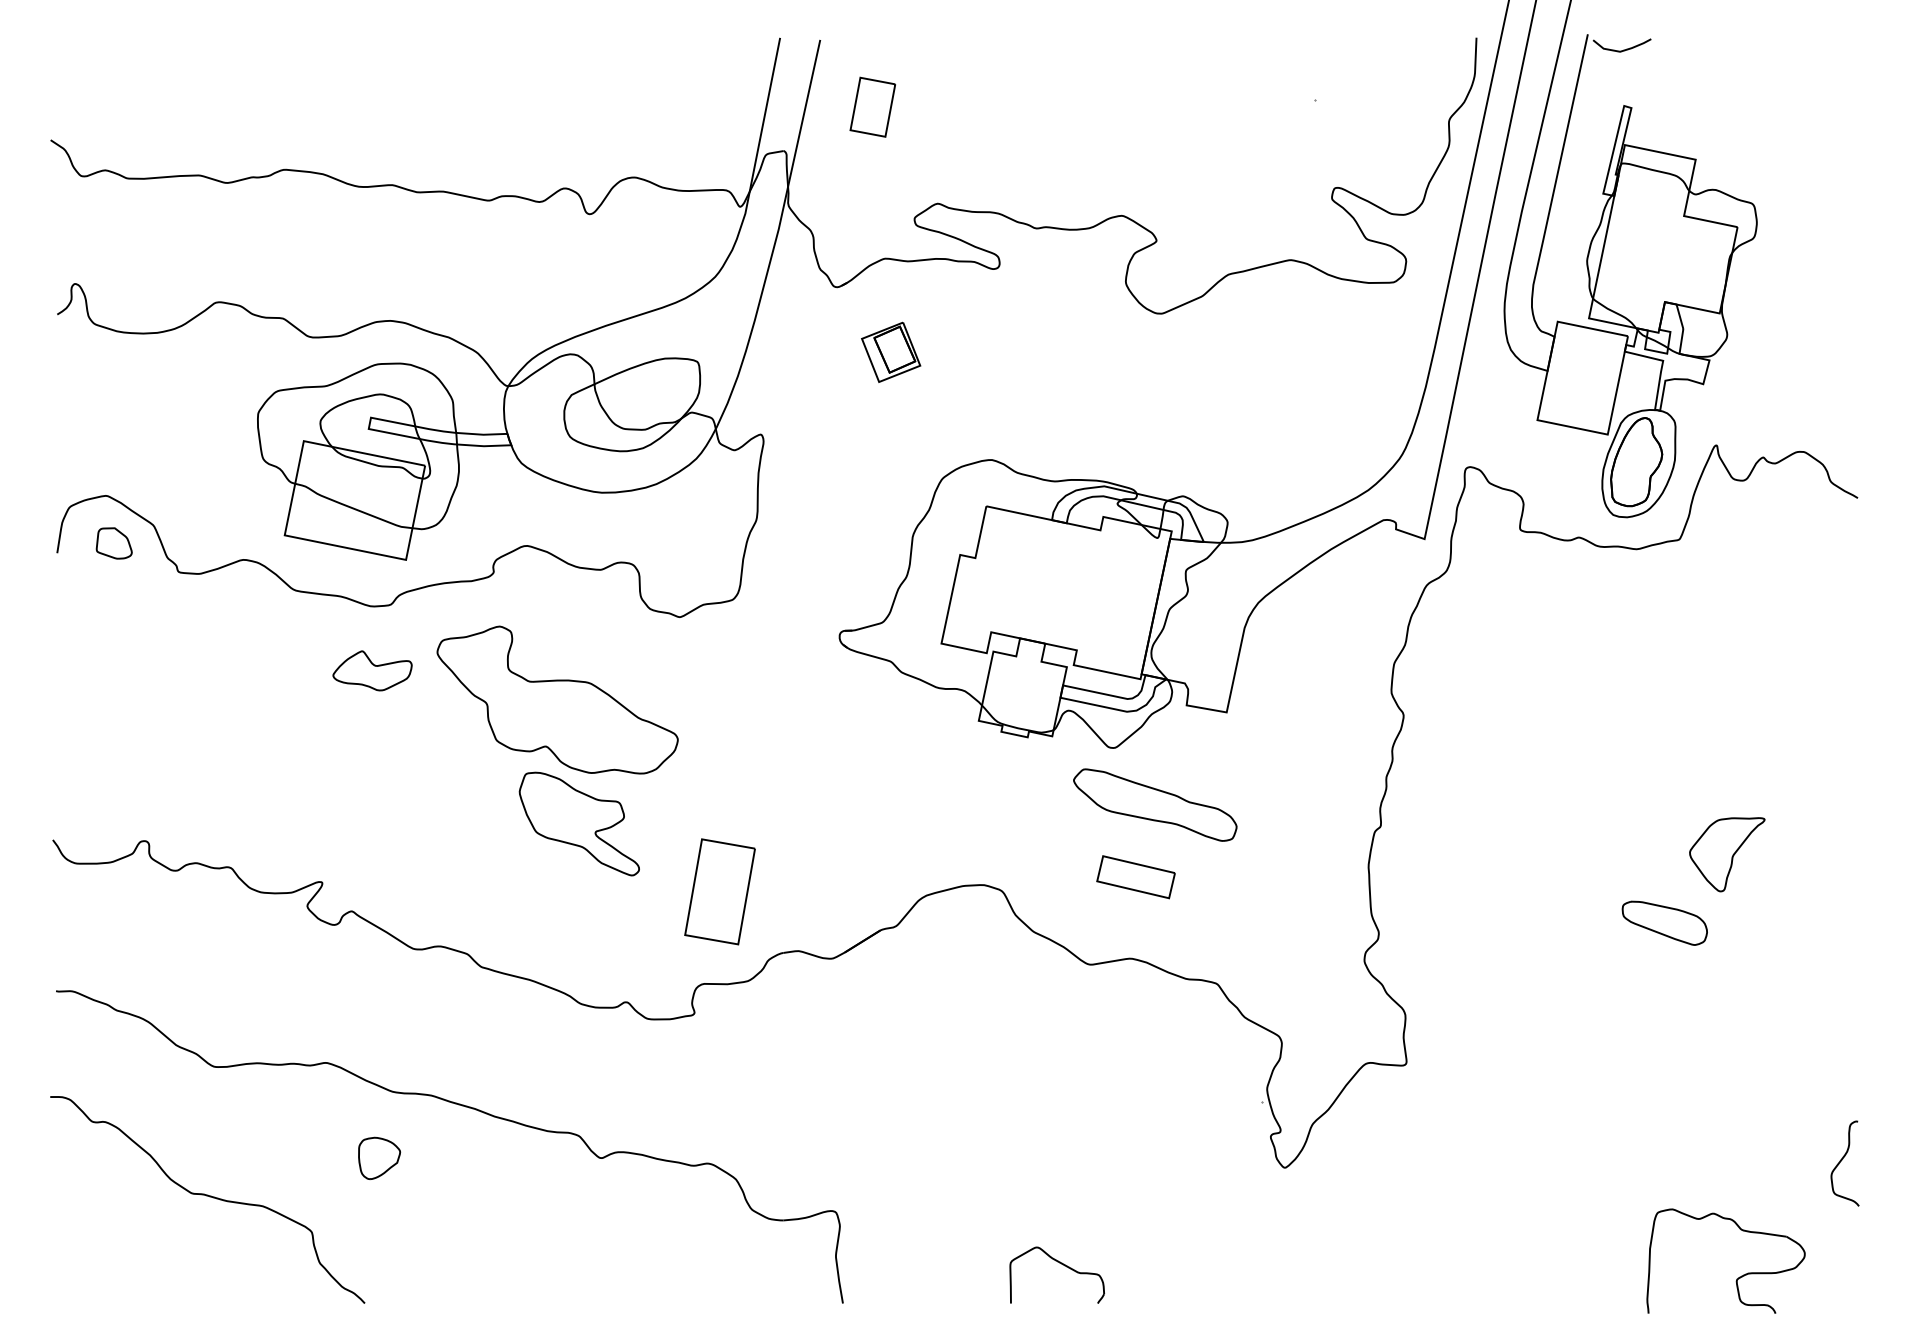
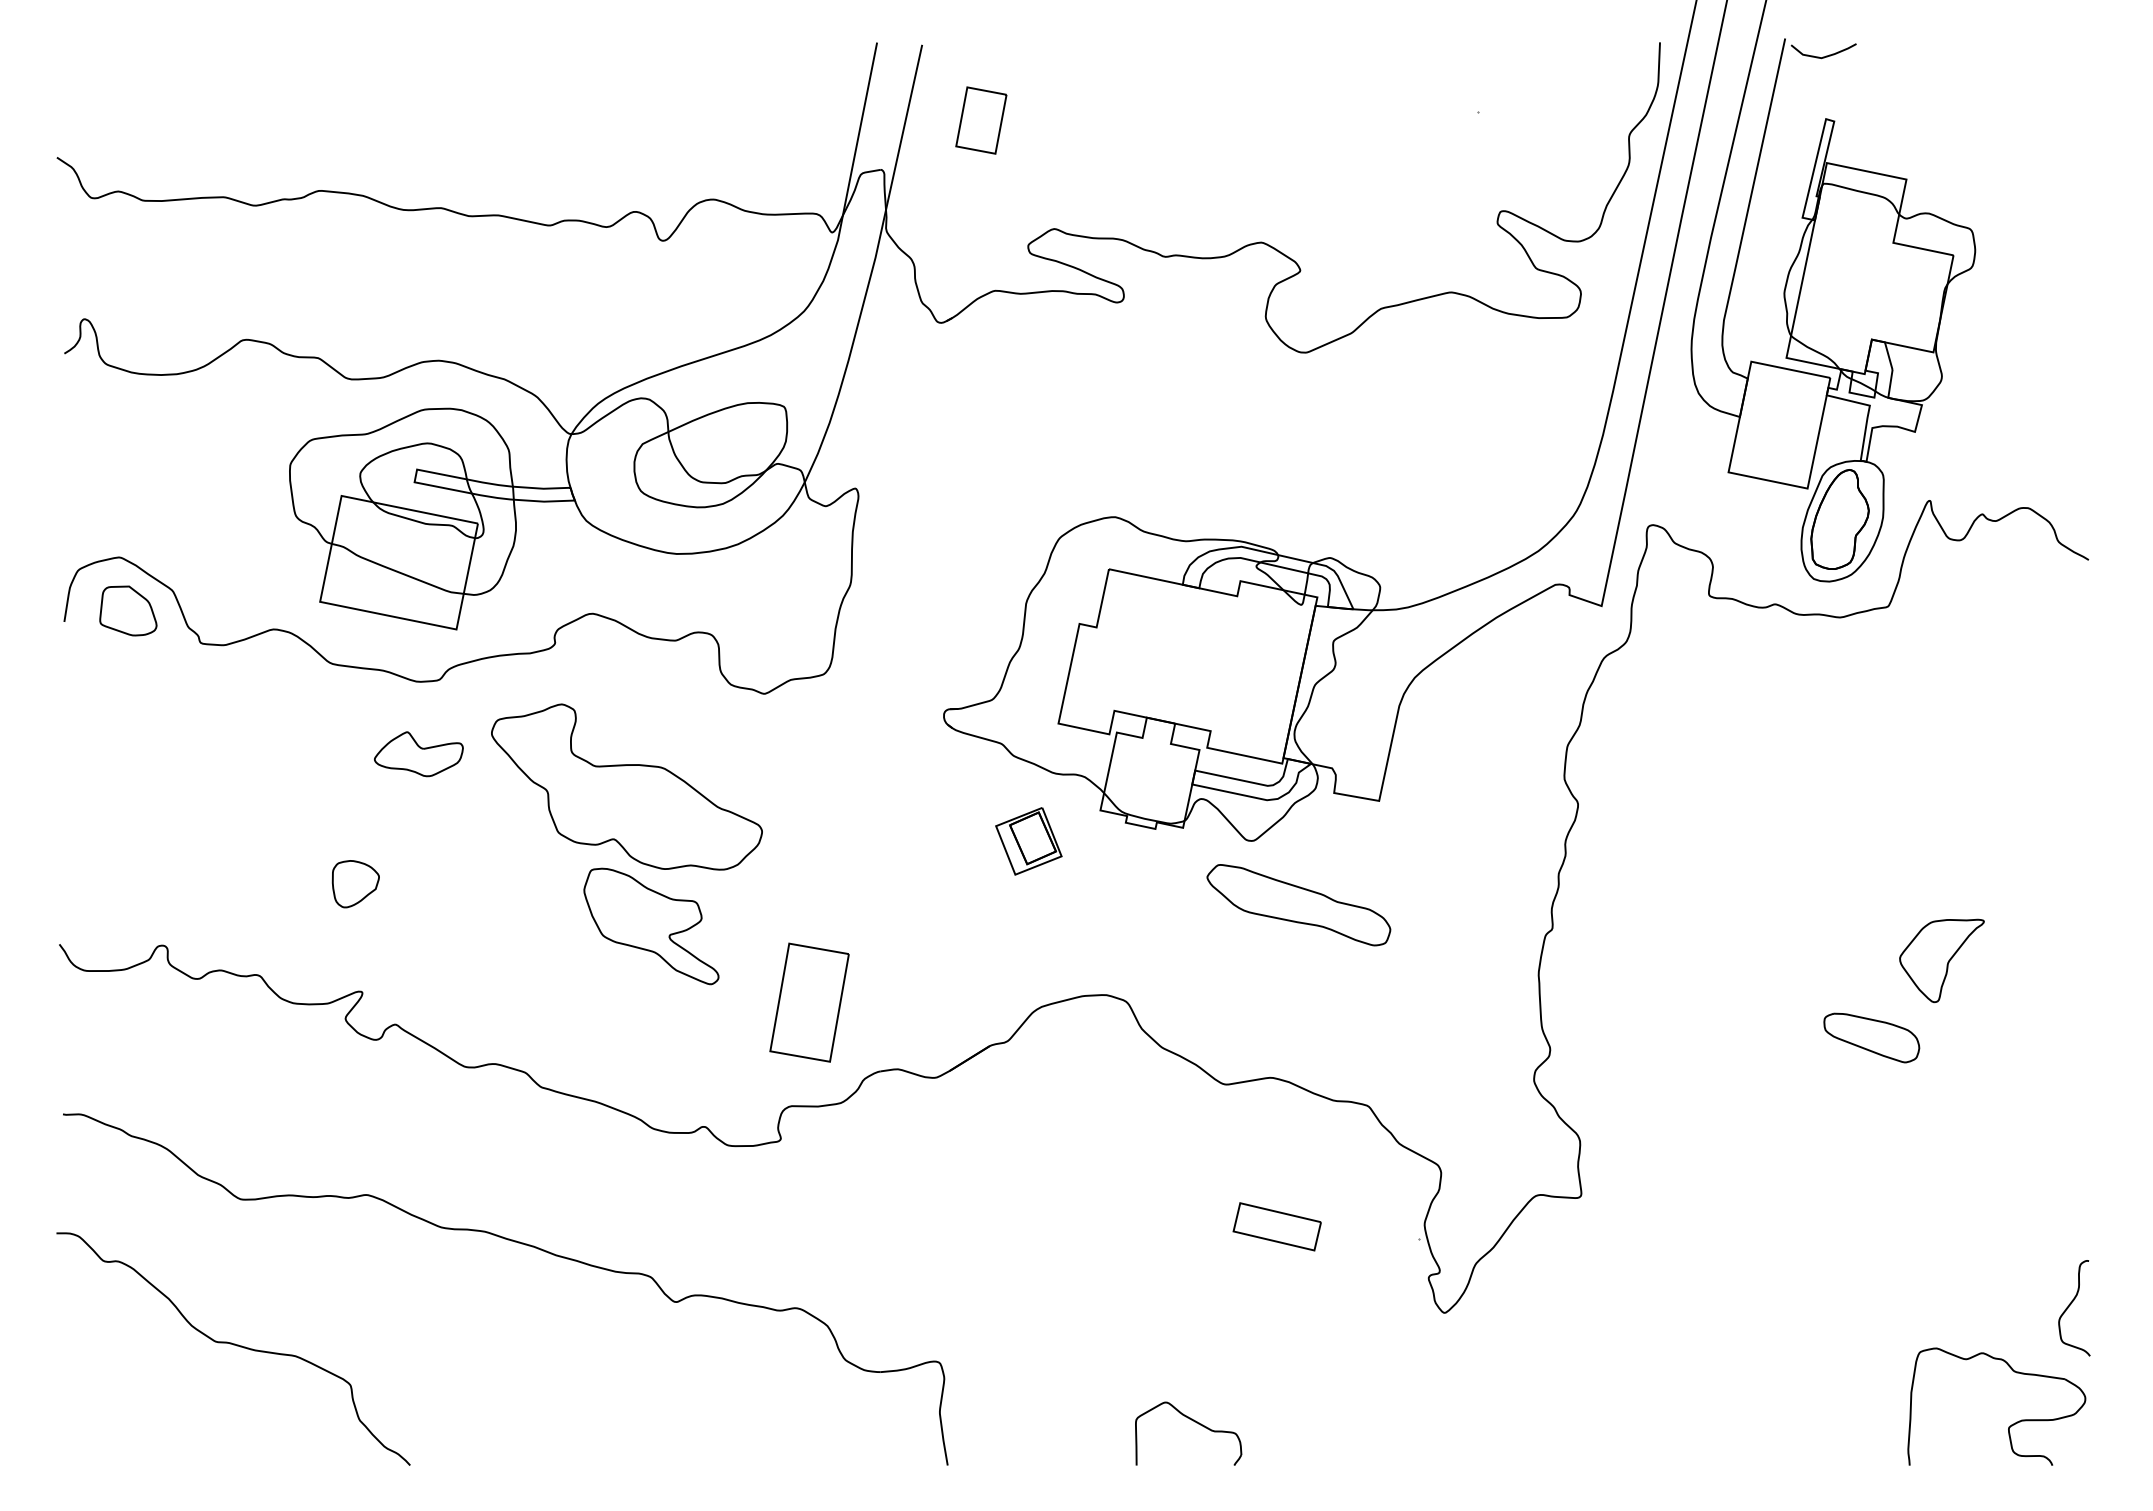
part: (891, 351) -> (1029, 840), moved
part: (114, 543) -> (128, 611), size x1.43
part: (1135, 877) -> (1276, 1227), moved
part: (379, 1157) -> (355, 883), moved
part: (1739, 1276) -> (2011, 1423), moved

